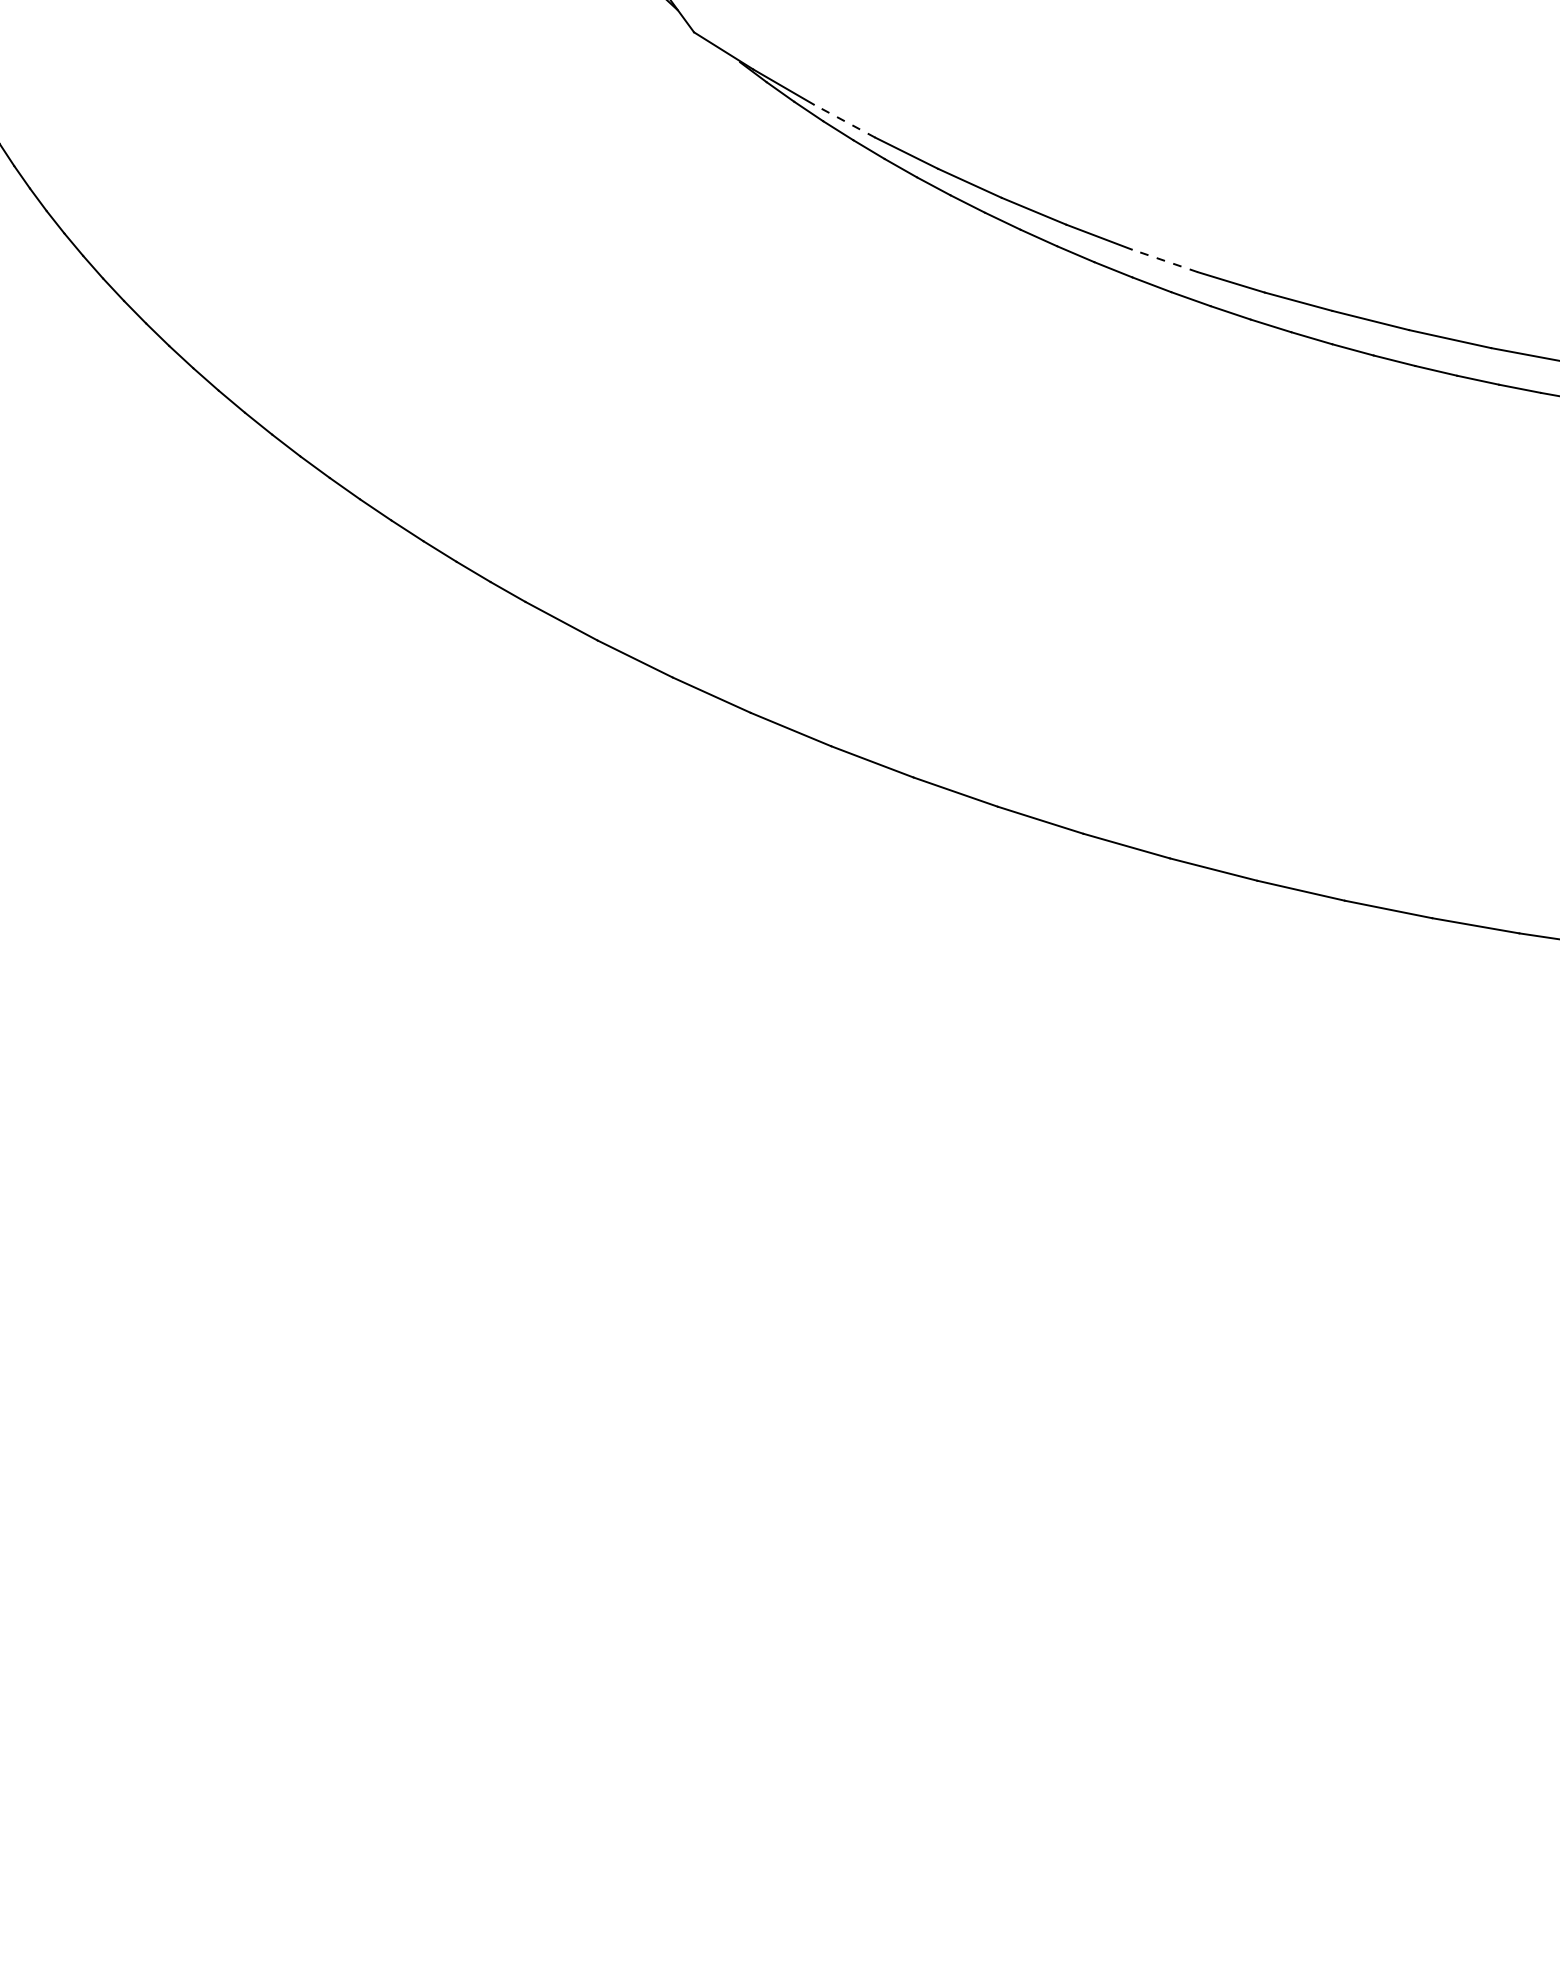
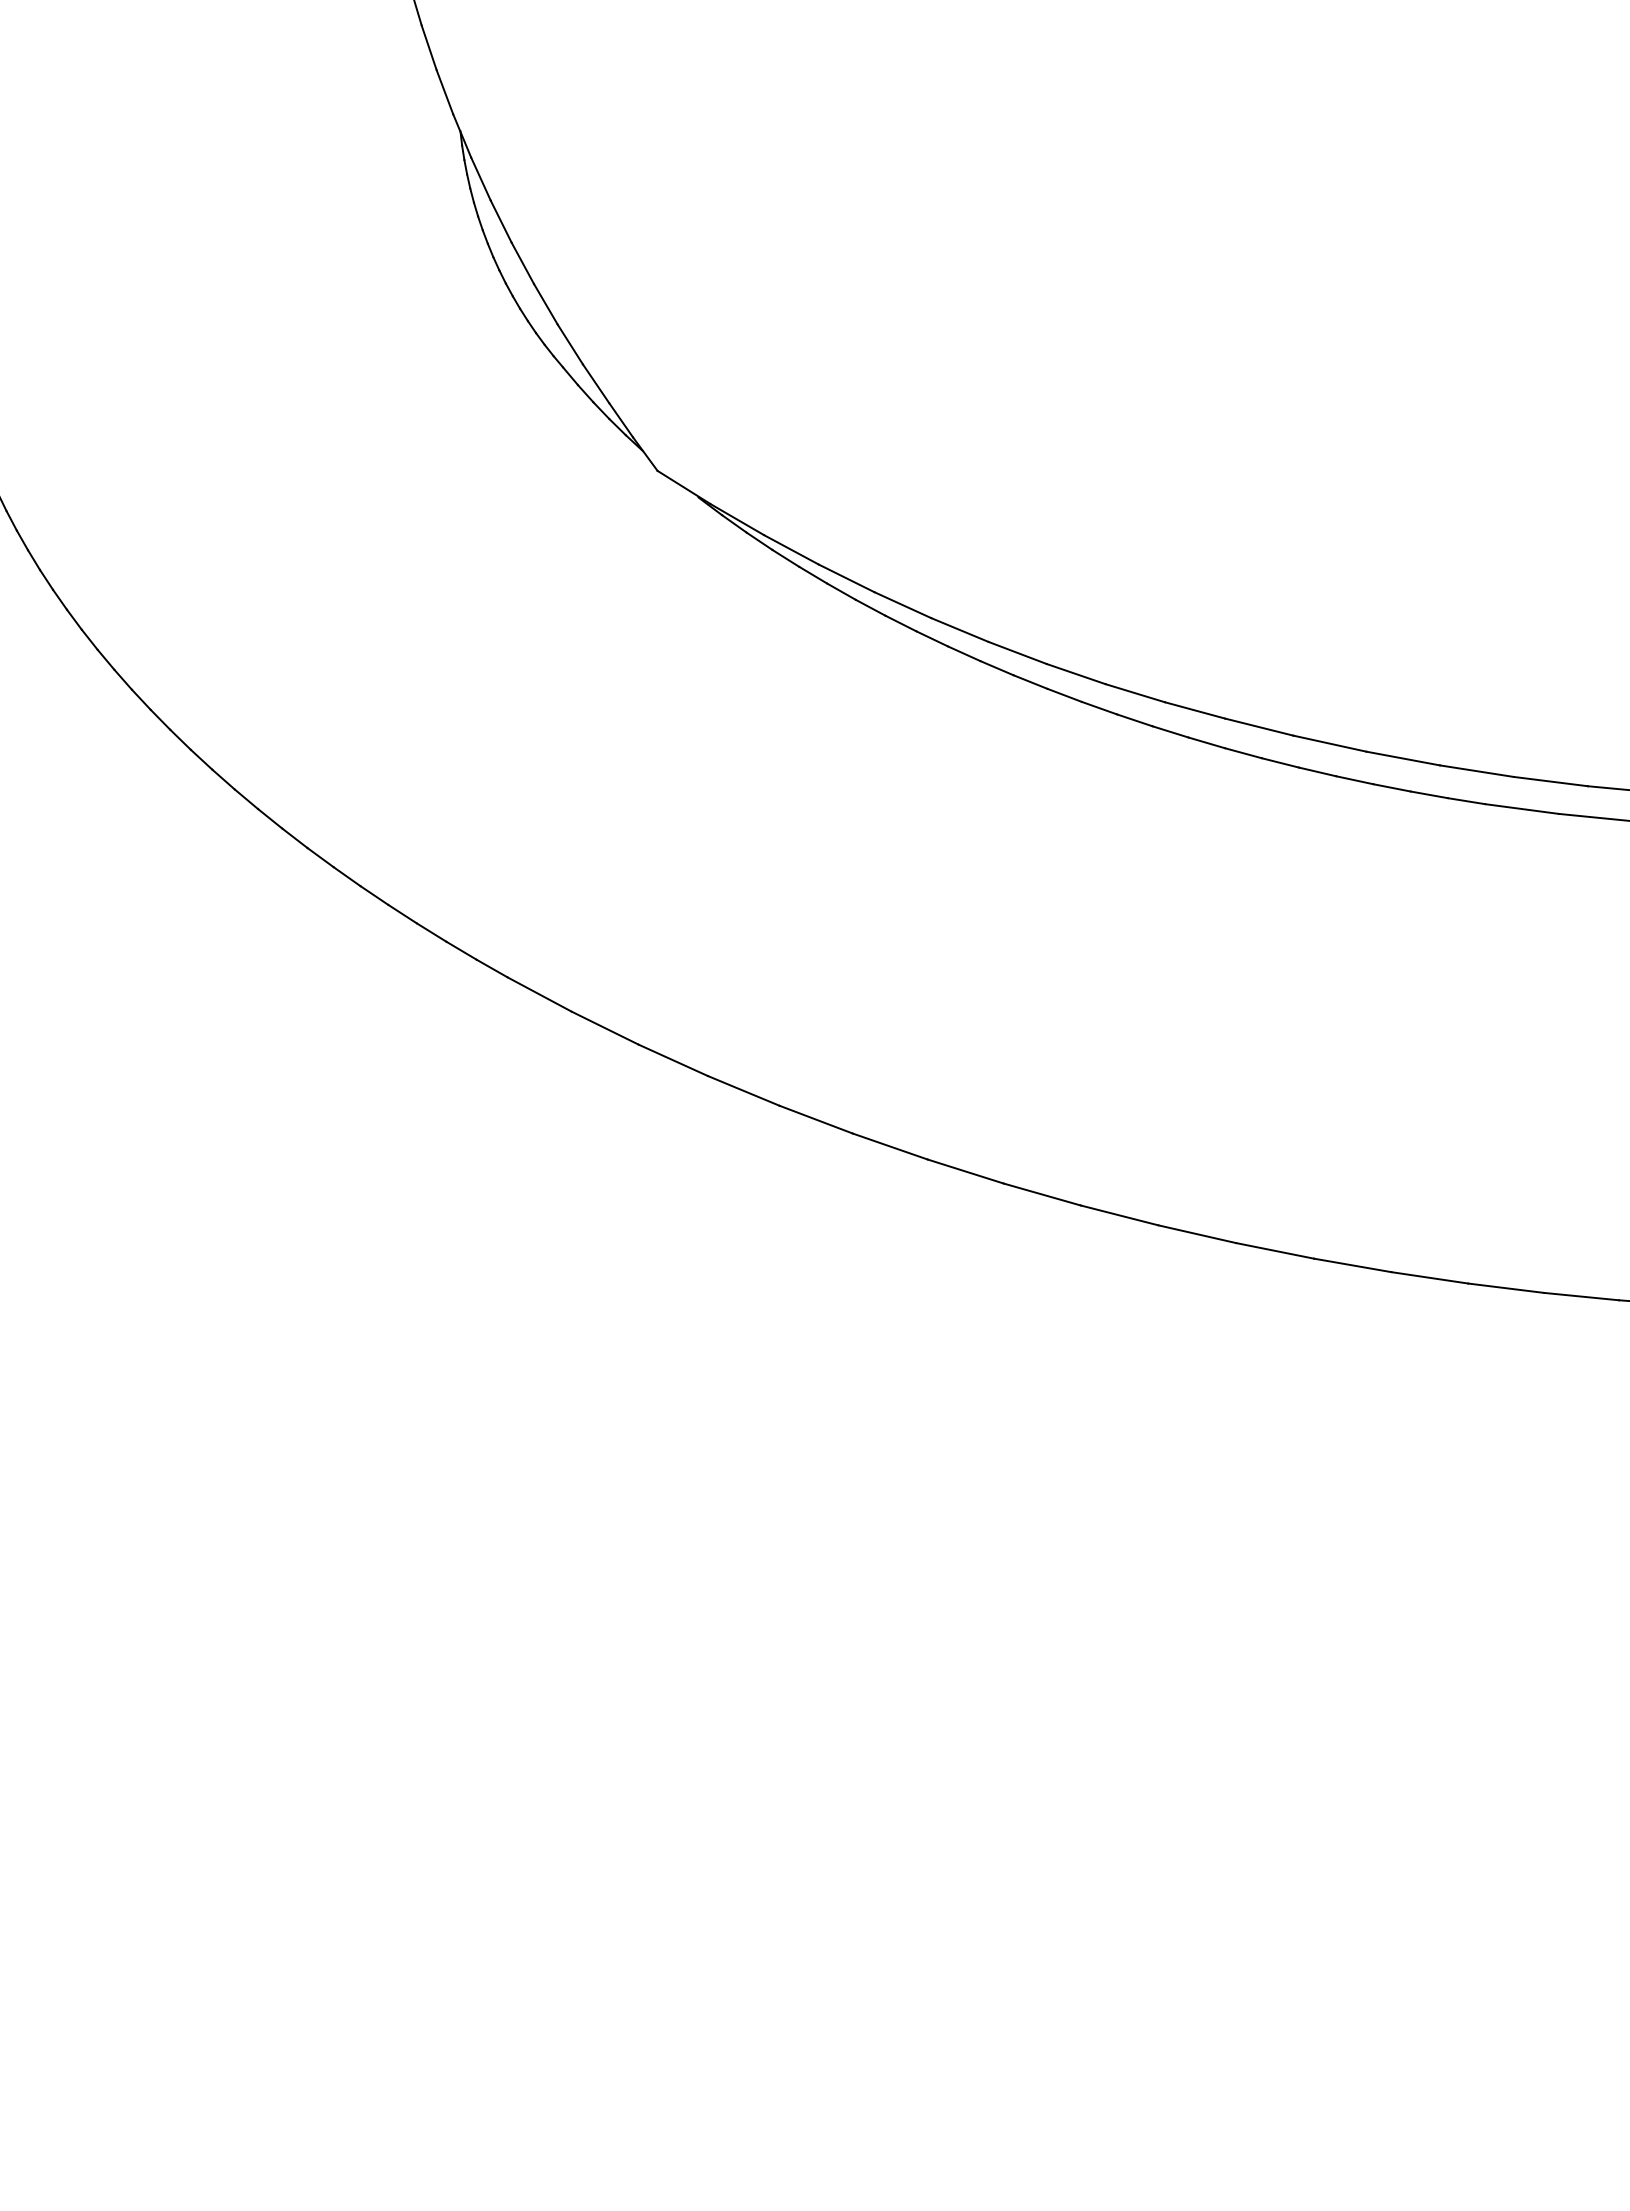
line: (844, 120) -> (791, 549), dashed -> solid
line: (1164, 260) -> (1075, 673), dashed -> solid

